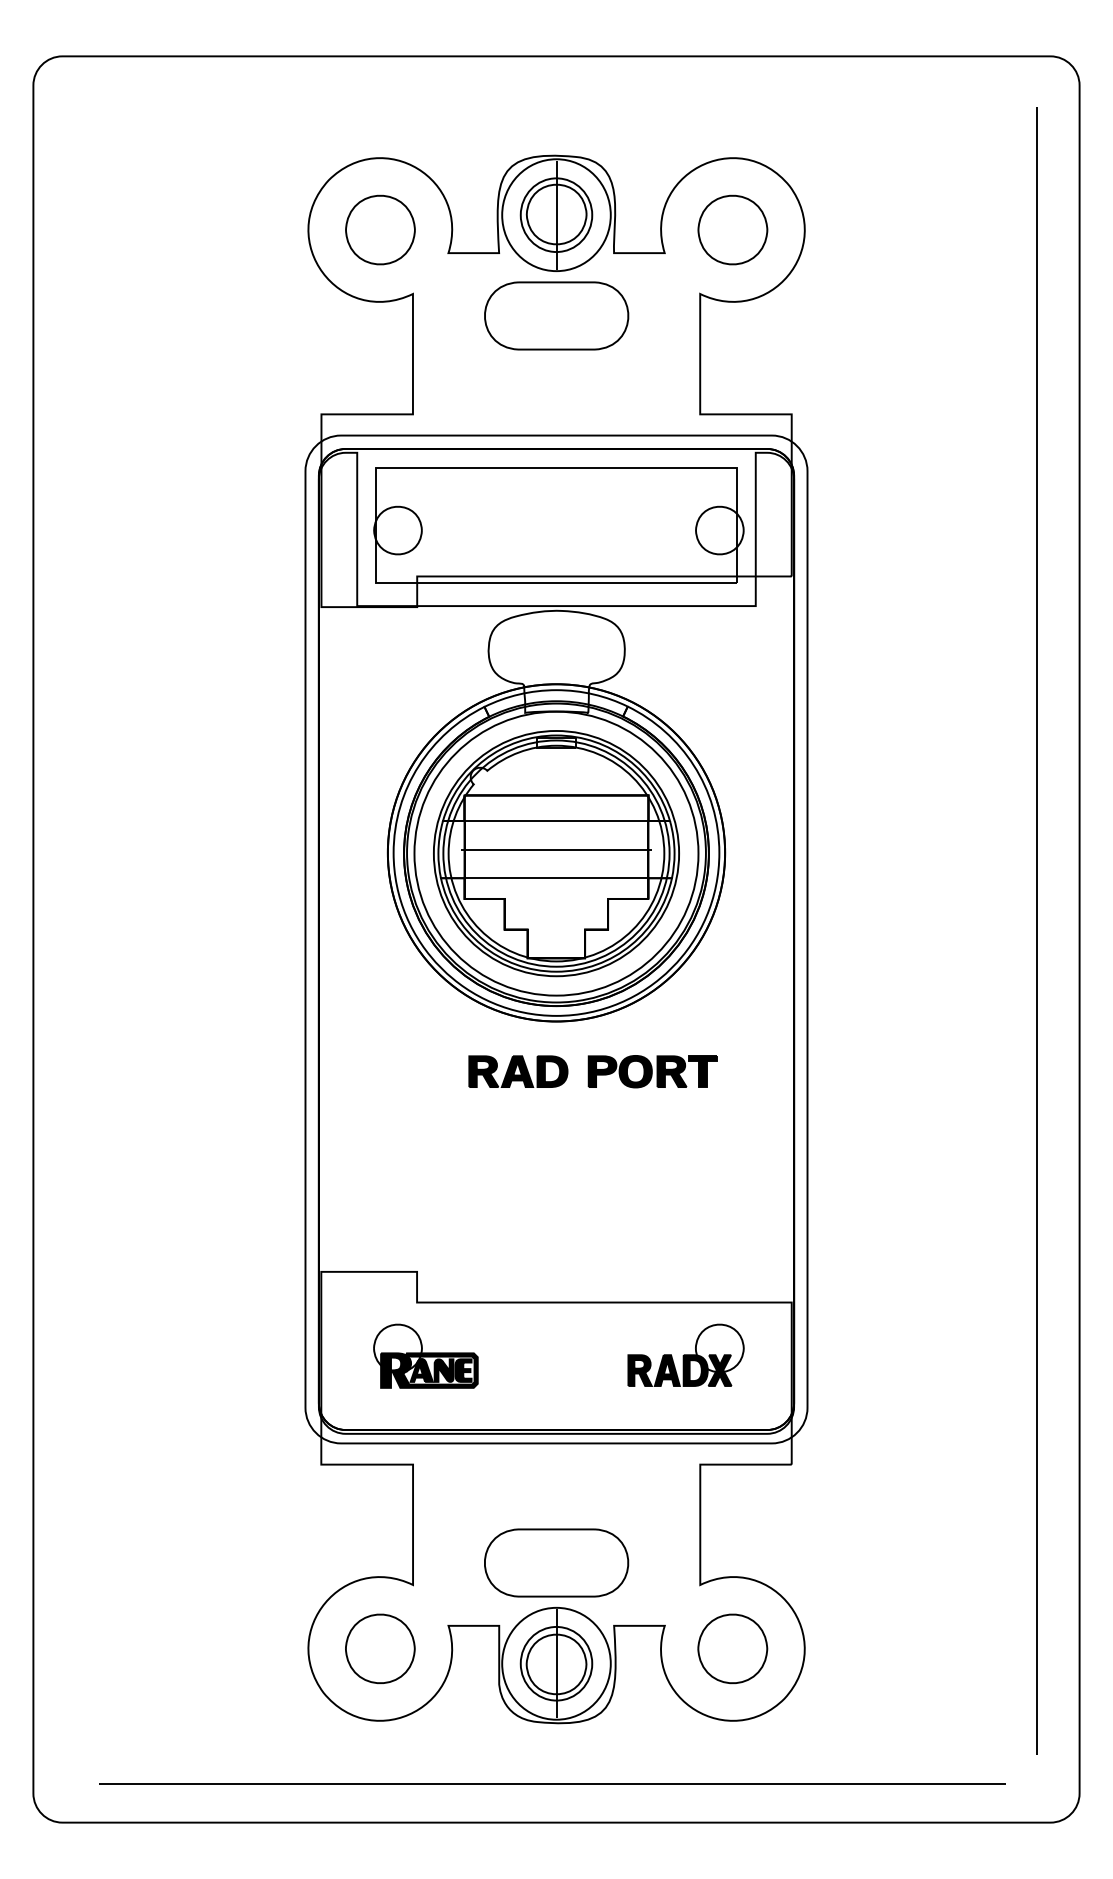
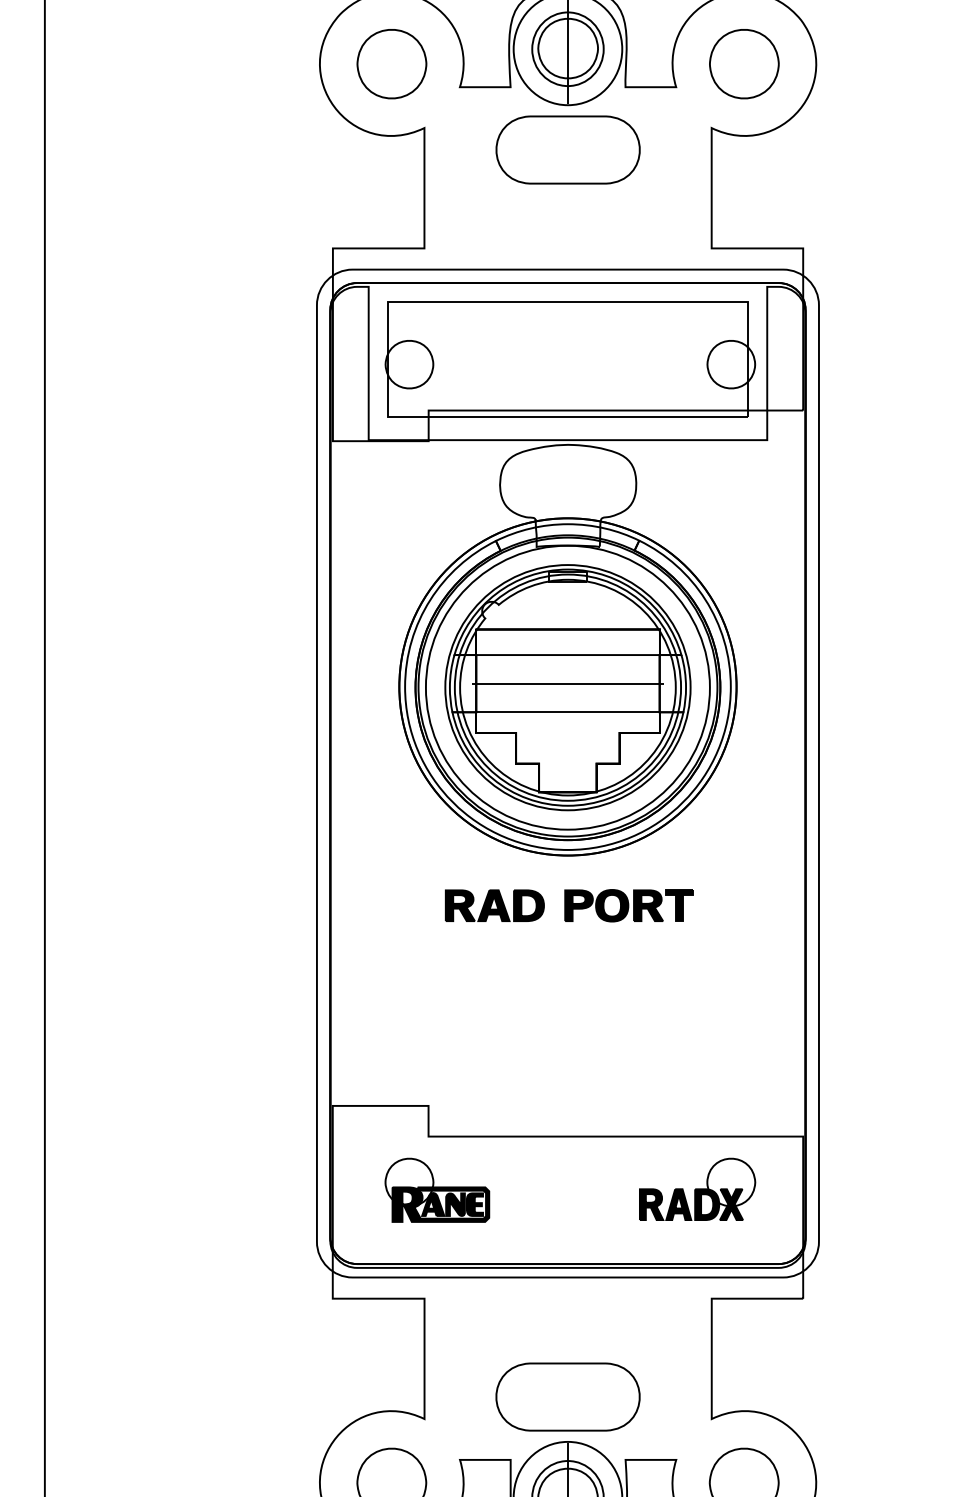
part: (592, 1071) -> (568, 905), moved

